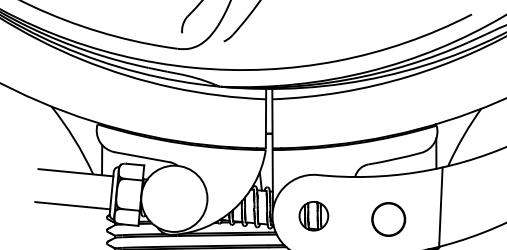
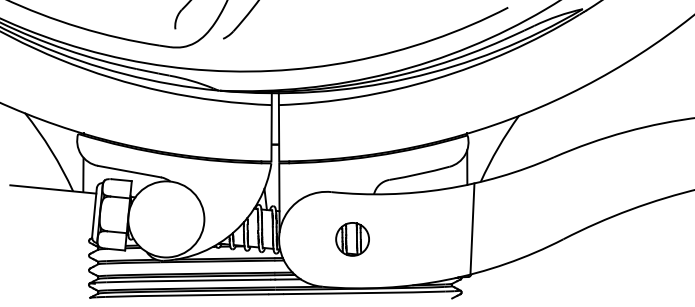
line: (72, 205) -> (49, 227), removed
part: (313, 216) -> (352, 239), moved
circle: (388, 219) -> (412, 243), removed

